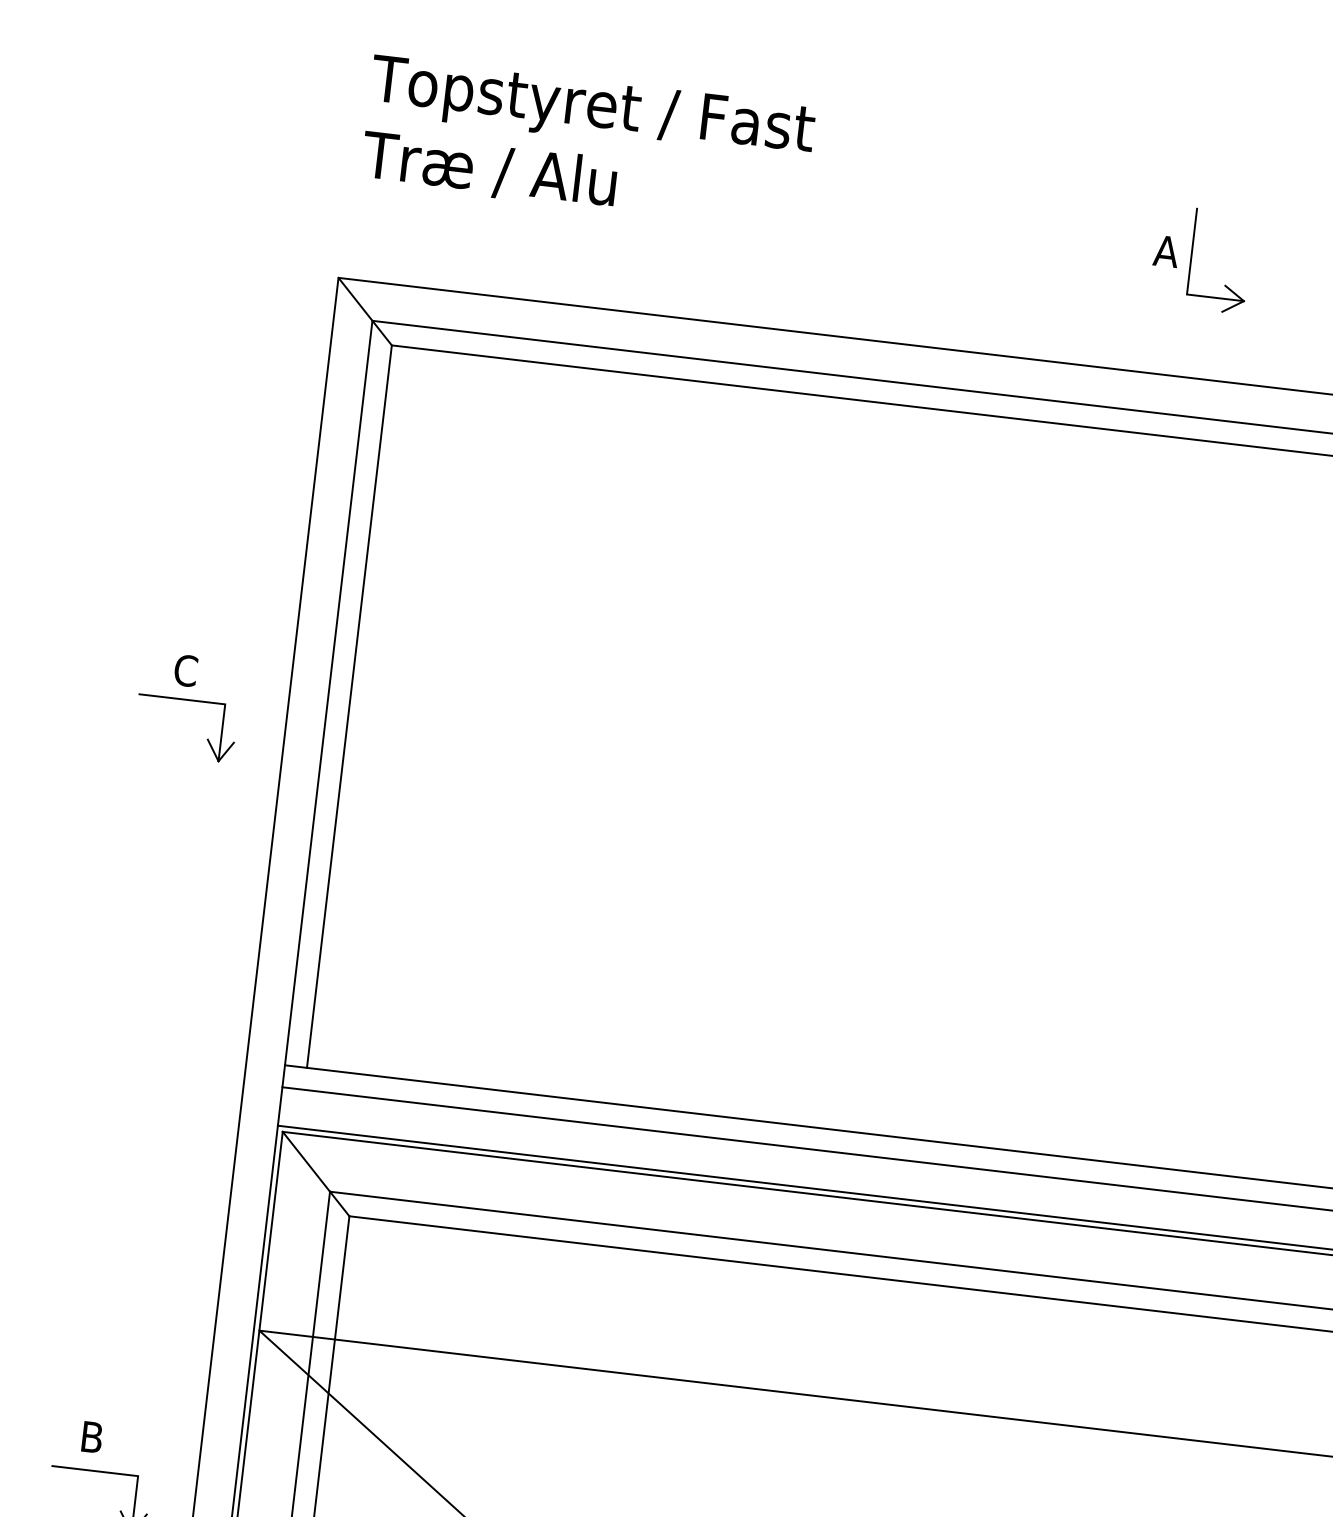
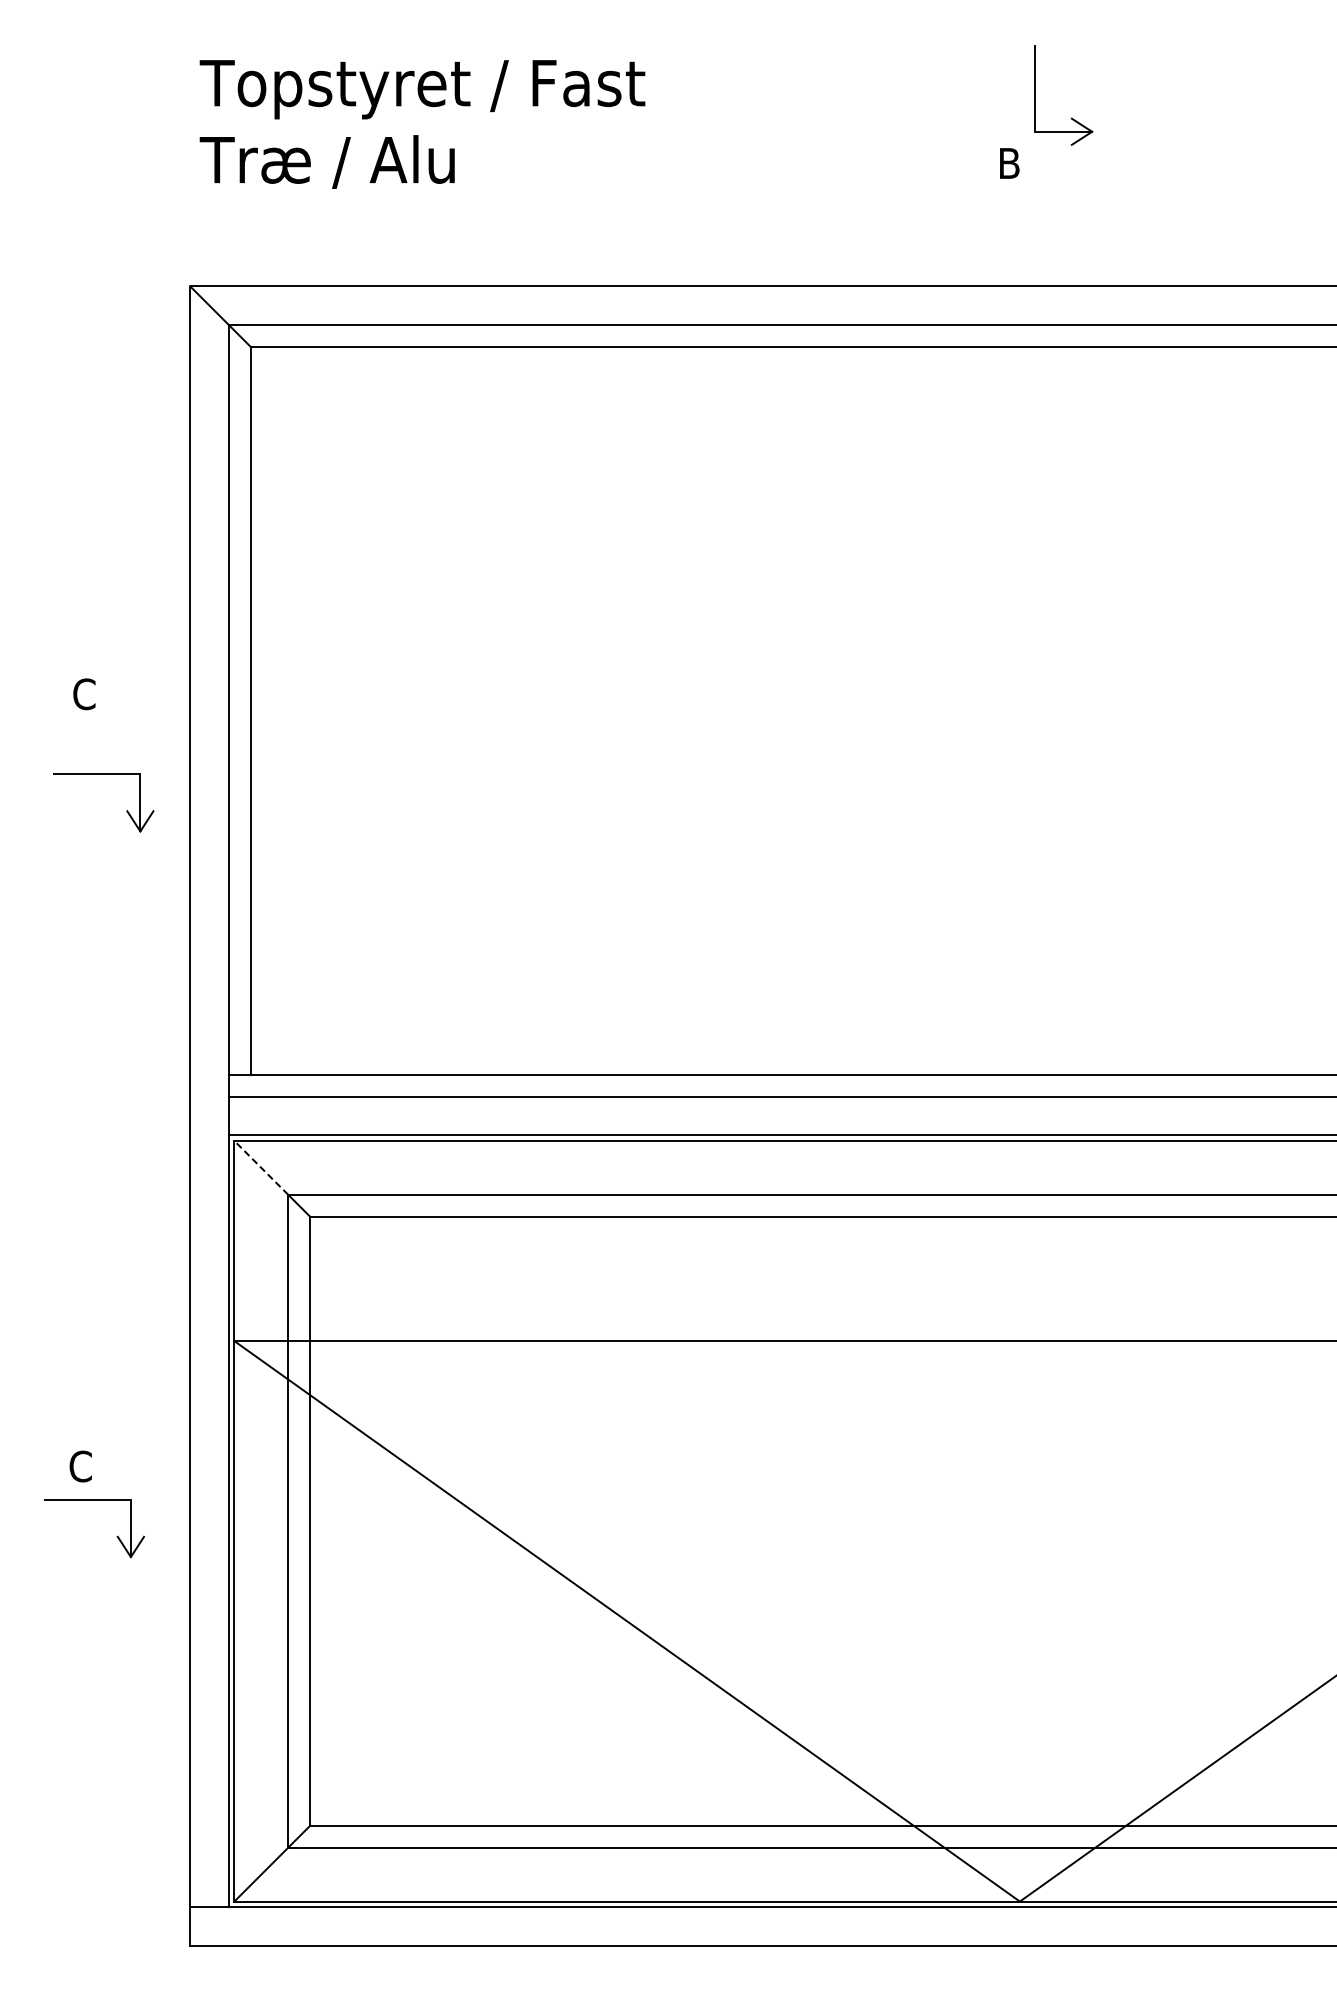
text: (1165, 251) -> (1008, 163), A -> B
part: (1225, 284) -> (1071, 117), moved
part: (207, 738) -> (126, 810), moved
line: (306, 1161) -> (261, 1167), solid -> dashed
text: (91, 1437) -> (80, 1466), B -> C

